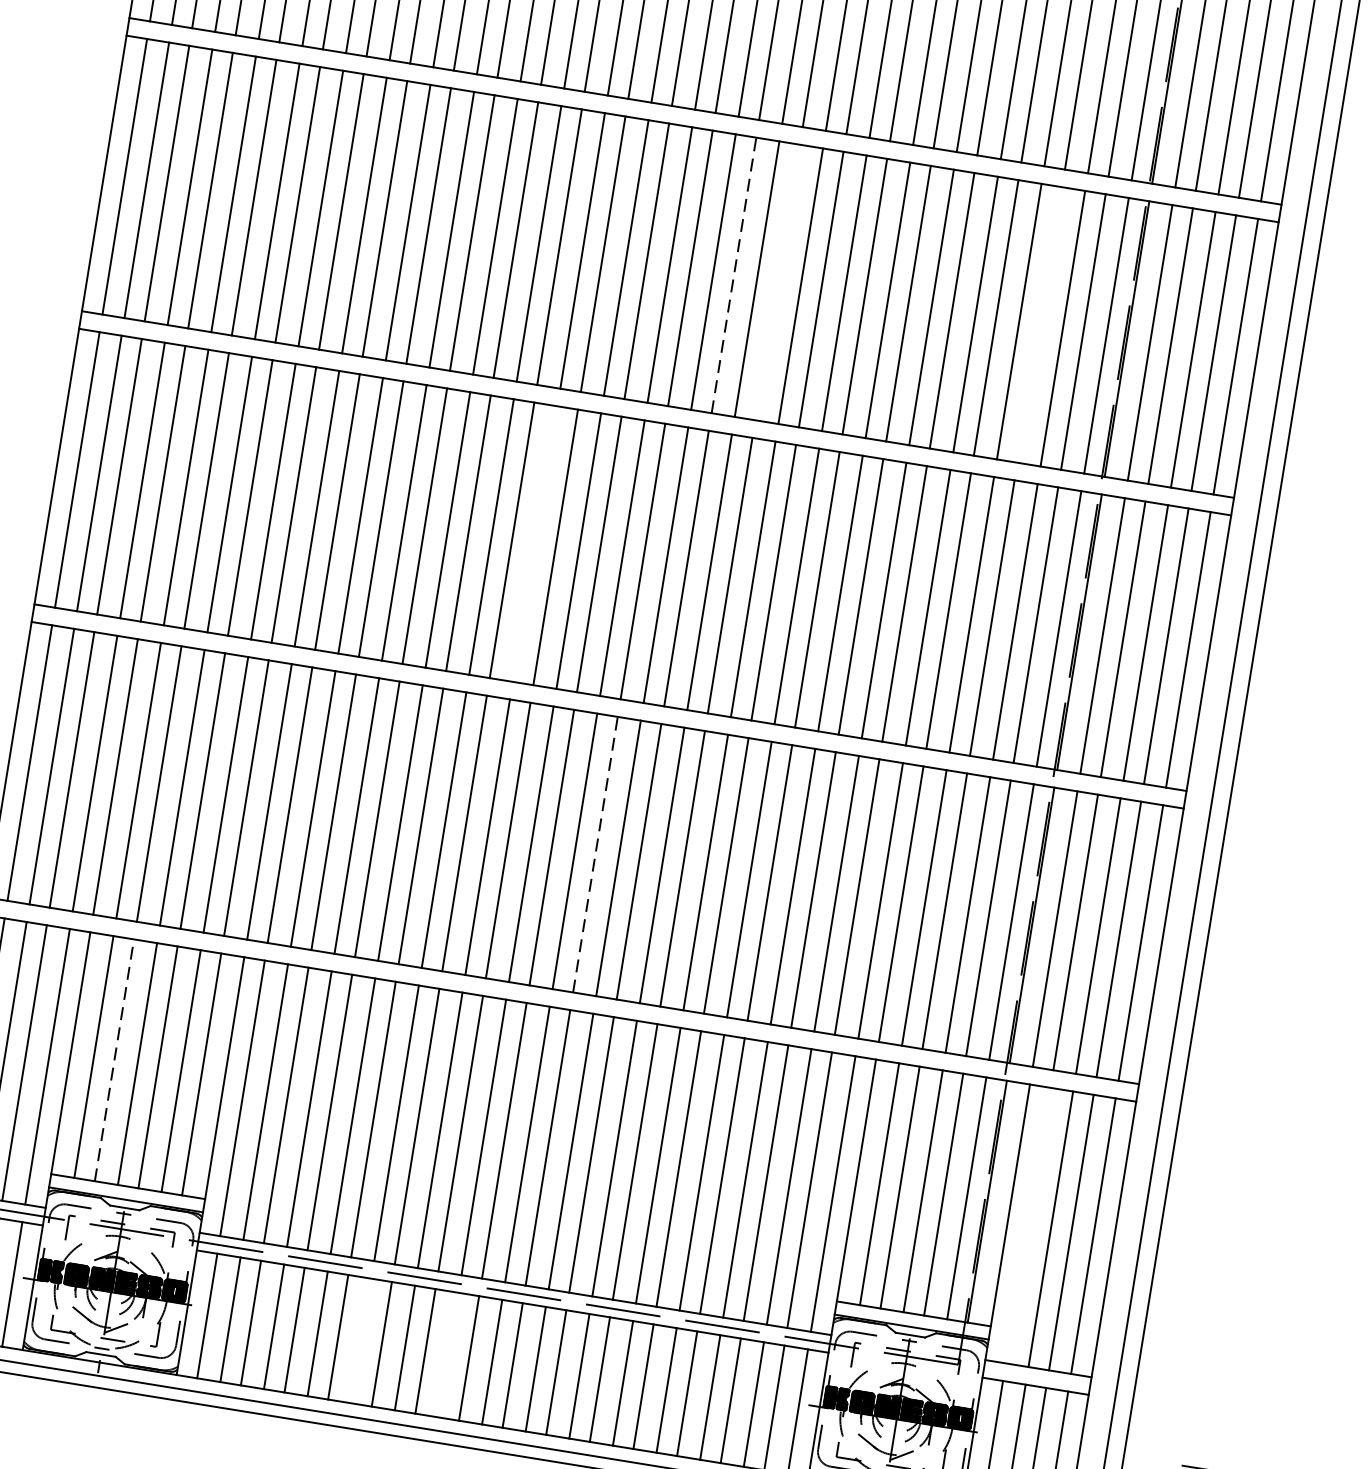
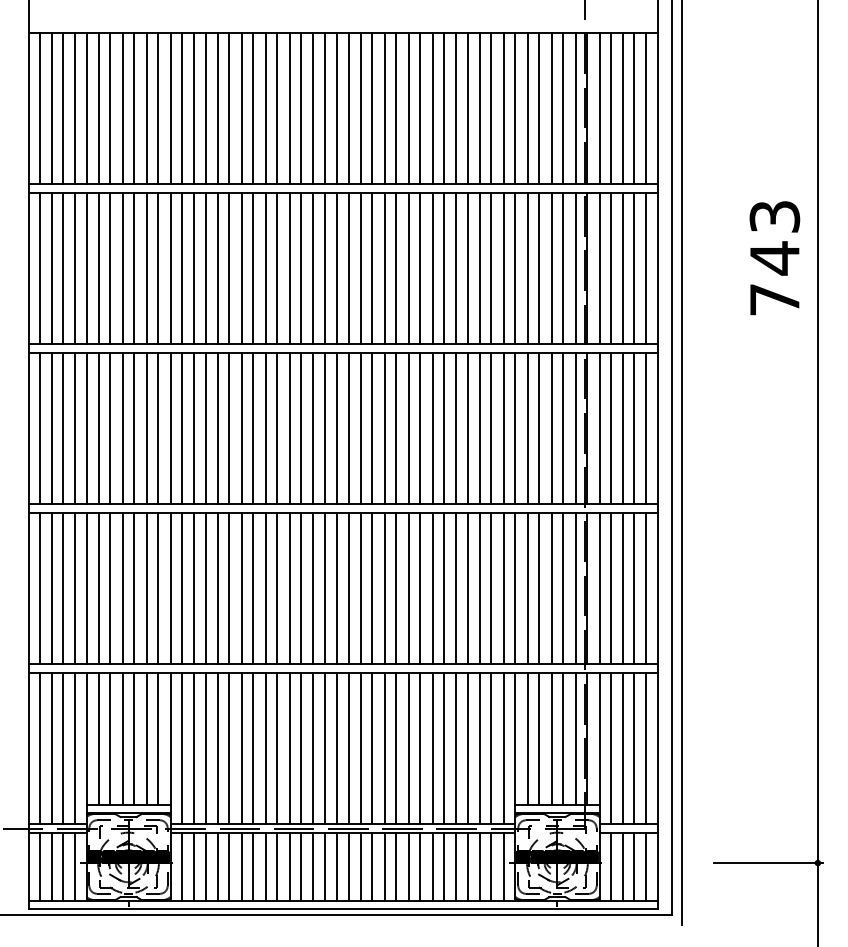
line: (734, 273) -> (372, 267), dashed -> solid
line: (778, 282) -> (396, 268), added
line: (1040, 325) -> (539, 268), added
line: (534, 543) -> (289, 428), added
line: (595, 854) -> (348, 588), dashed -> solid
line: (115, 1058) -> (110, 738), dashed -> solid
line: (1027, 1225) -> (610, 748), added
line: (360, 1340) -> (265, 867), added
line: (448, 1355) -> (313, 867), added

